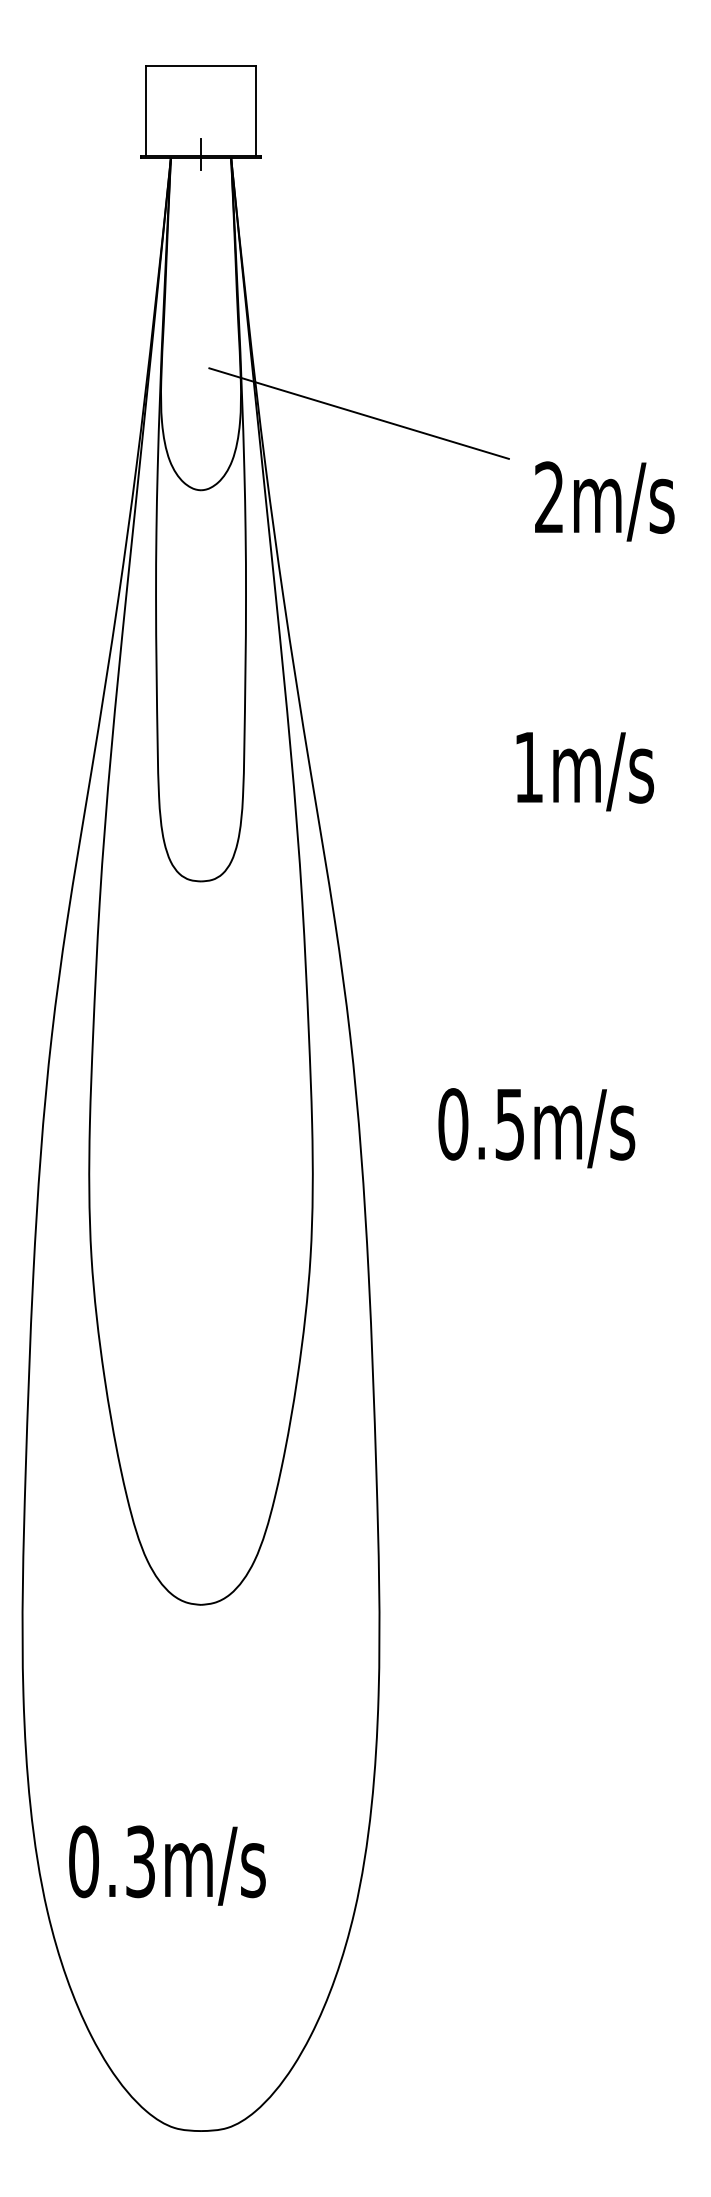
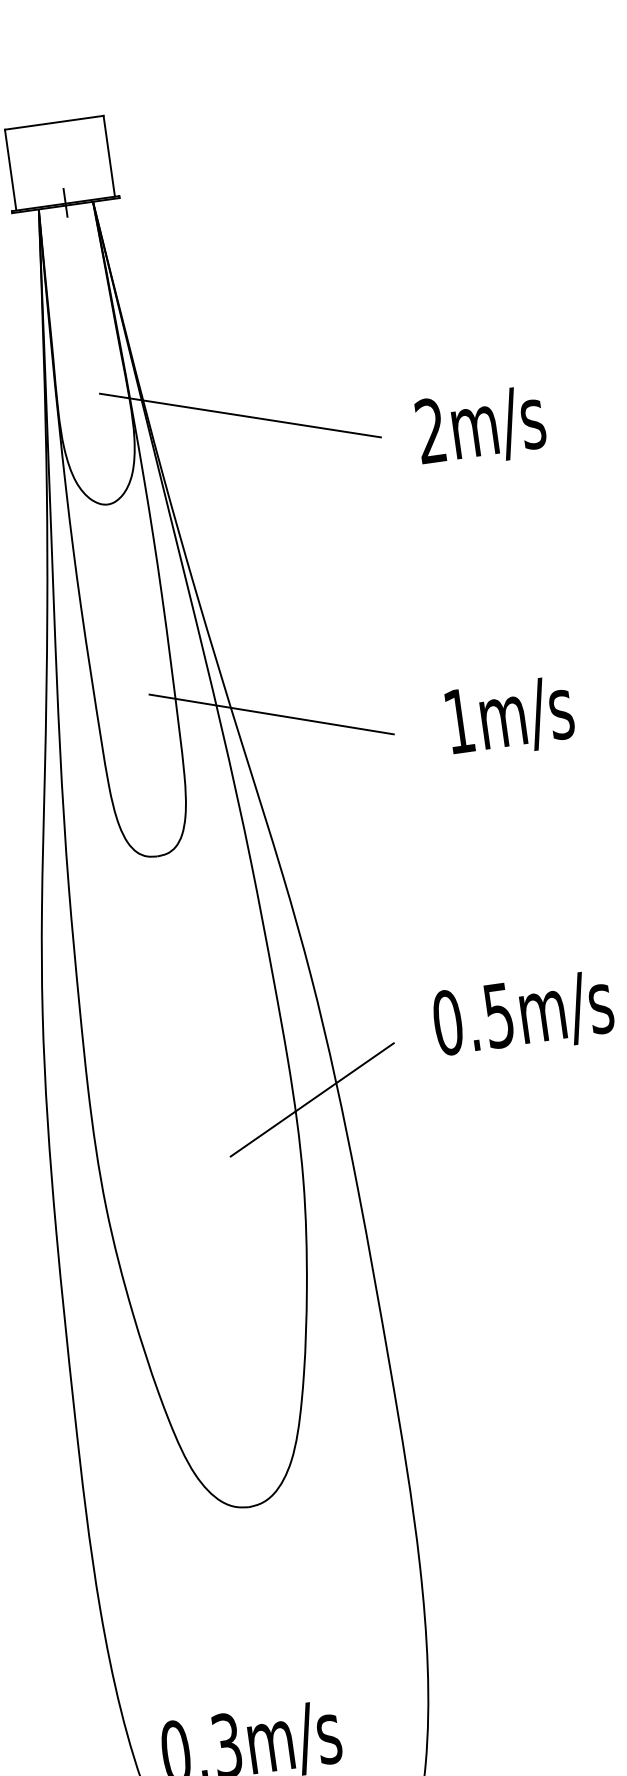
text: (604, 501) -> (480, 427), moved
line: (347, 743) -> (271, 713), added
text: (585, 771) -> (510, 717), moved
text: (536, 1128) -> (523, 1016), moved
line: (332, 1170) -> (312, 1099), added

